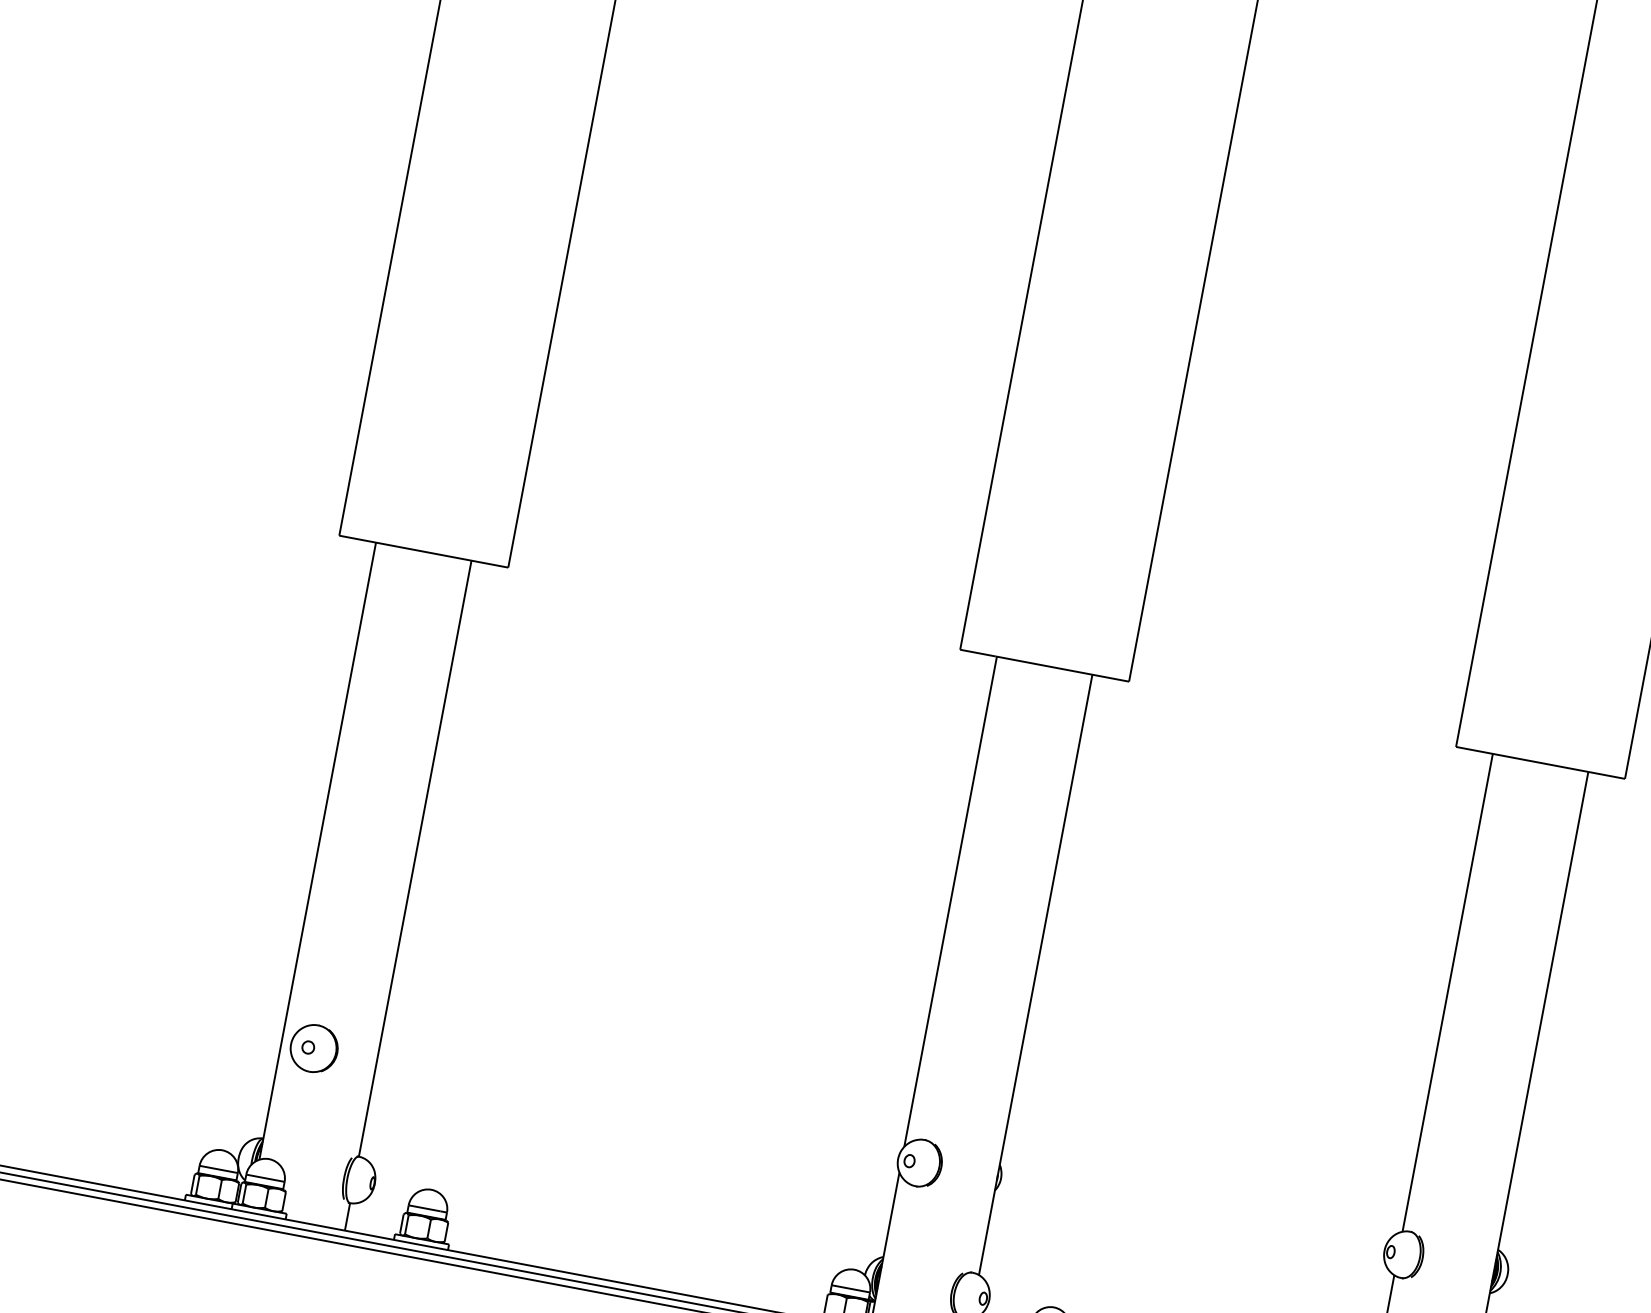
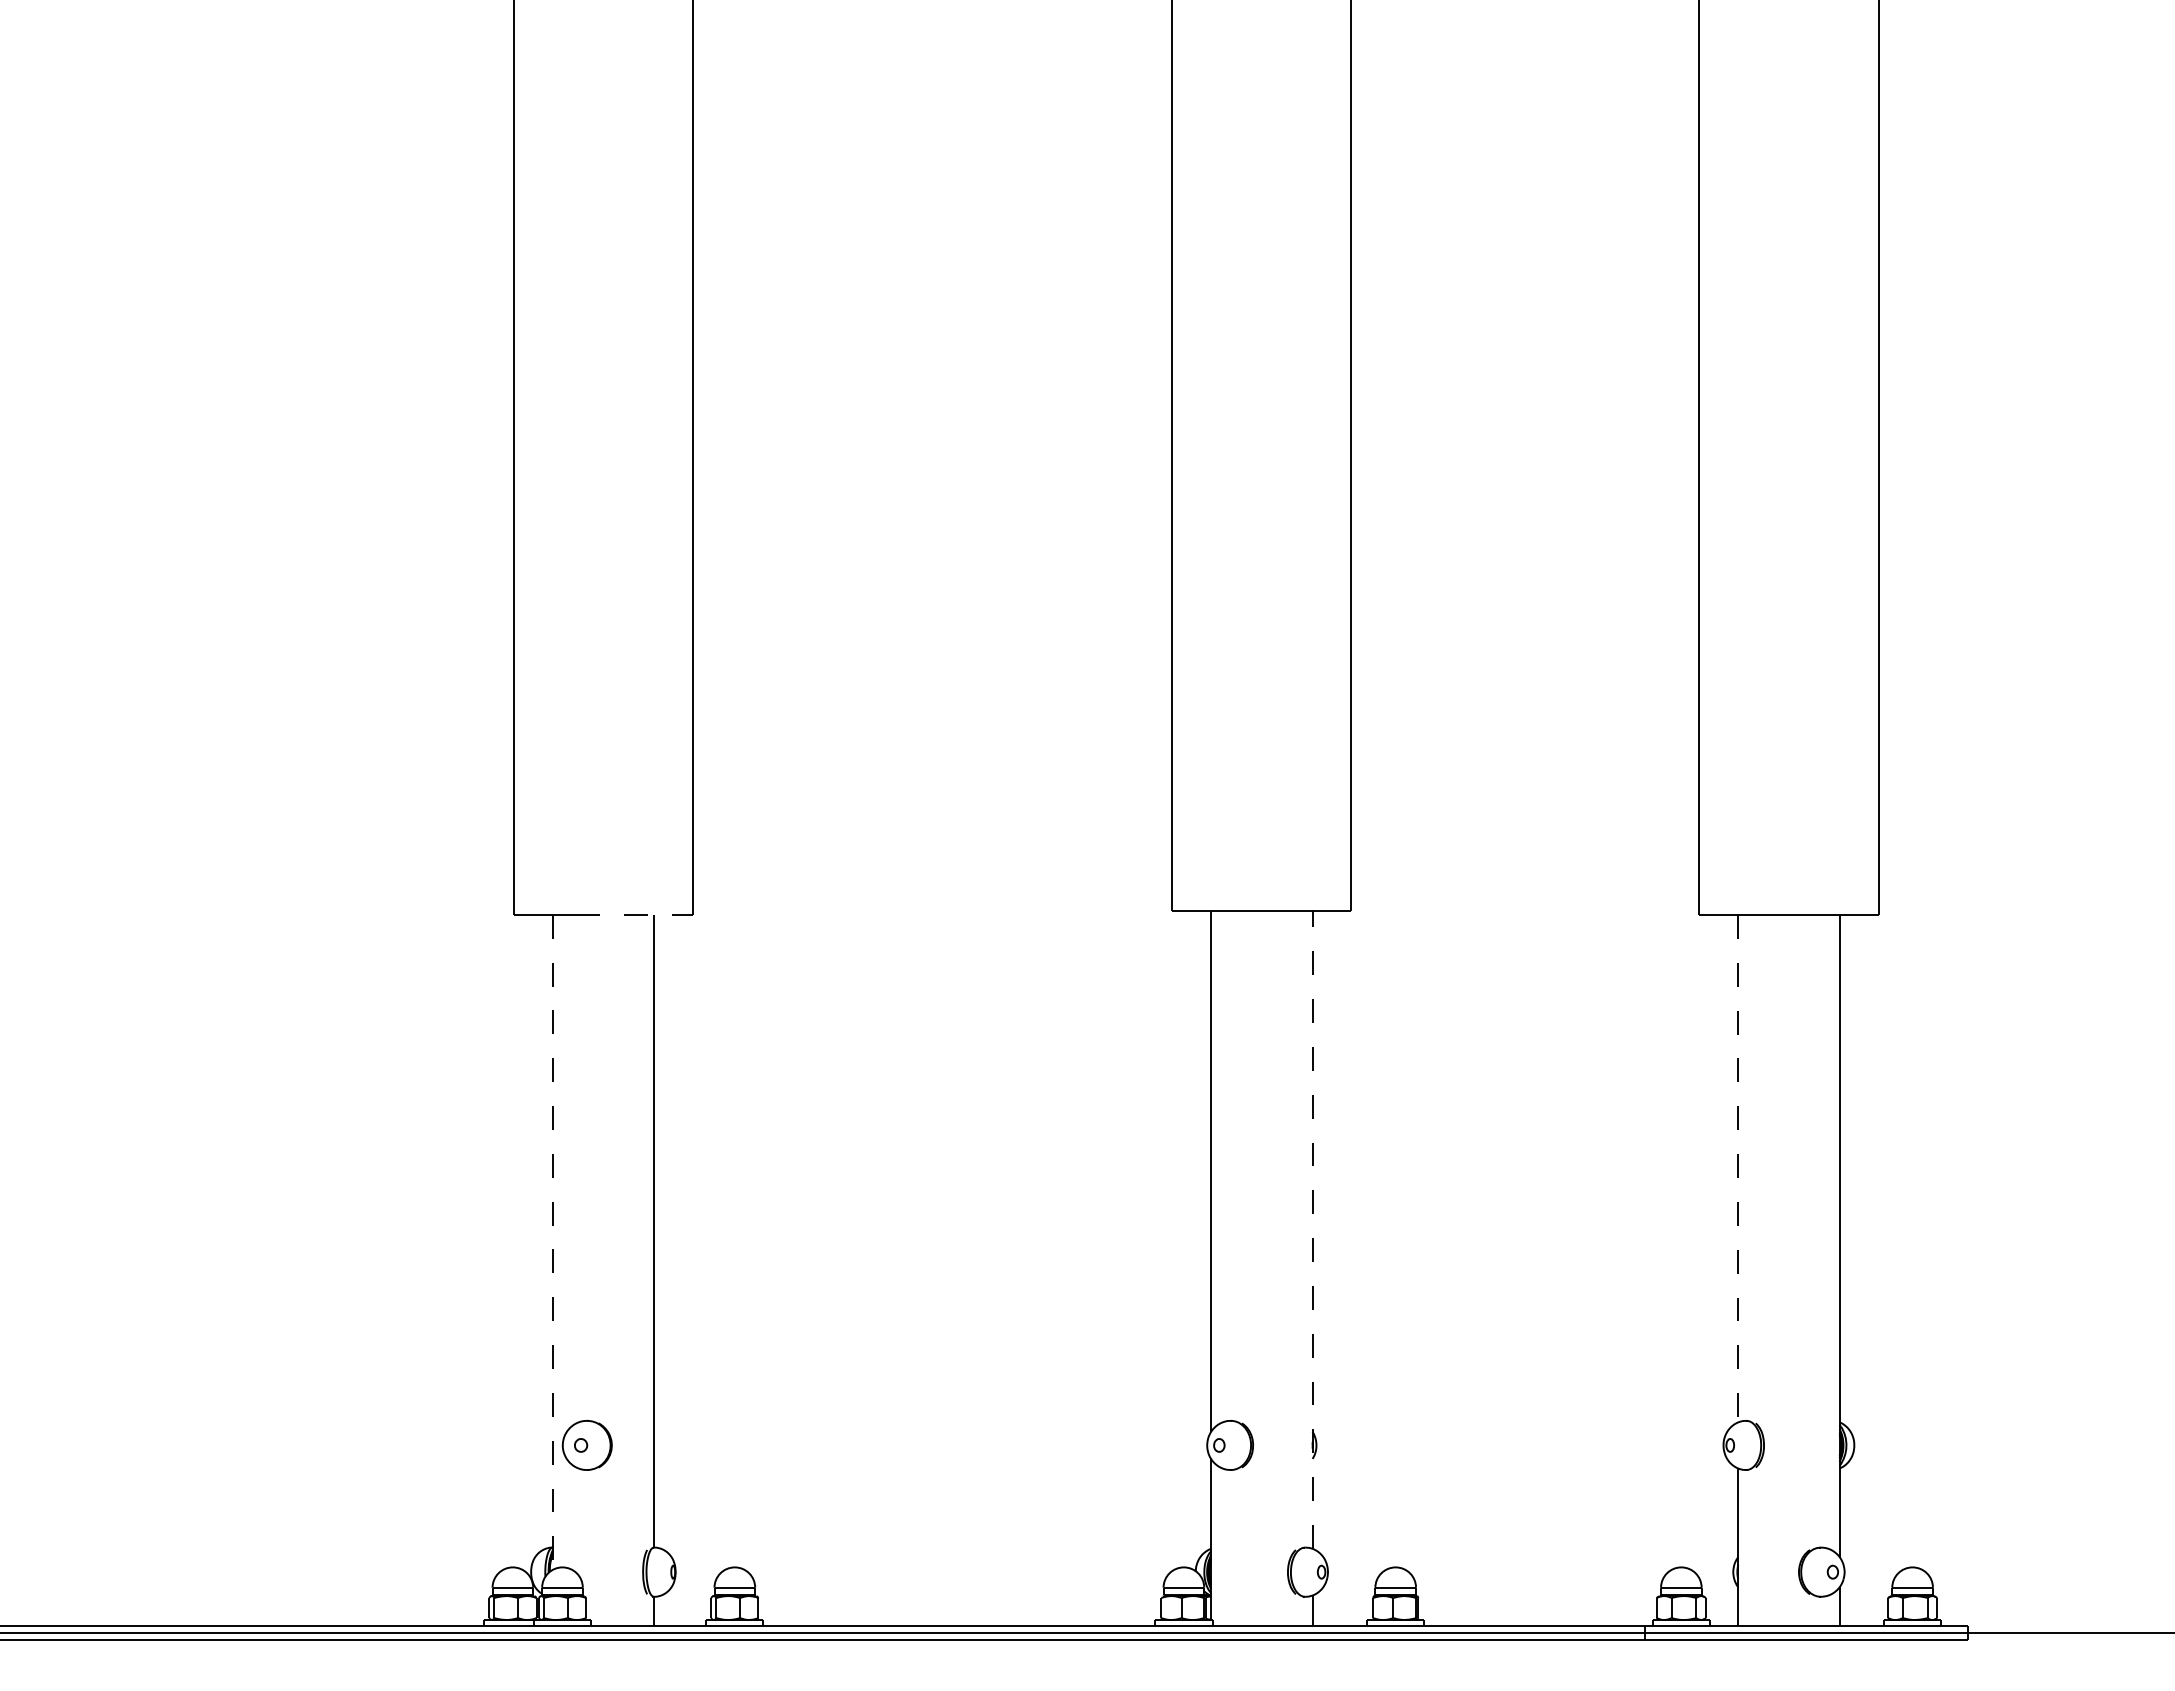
line: (453, 556) -> (634, 914), solid -> dashed
line: (317, 851) -> (552, 1242), solid -> dashed
line: (1035, 975) -> (1312, 1230), solid -> dashed
line: (1447, 992) -> (1738, 1168), solid -> dashed

